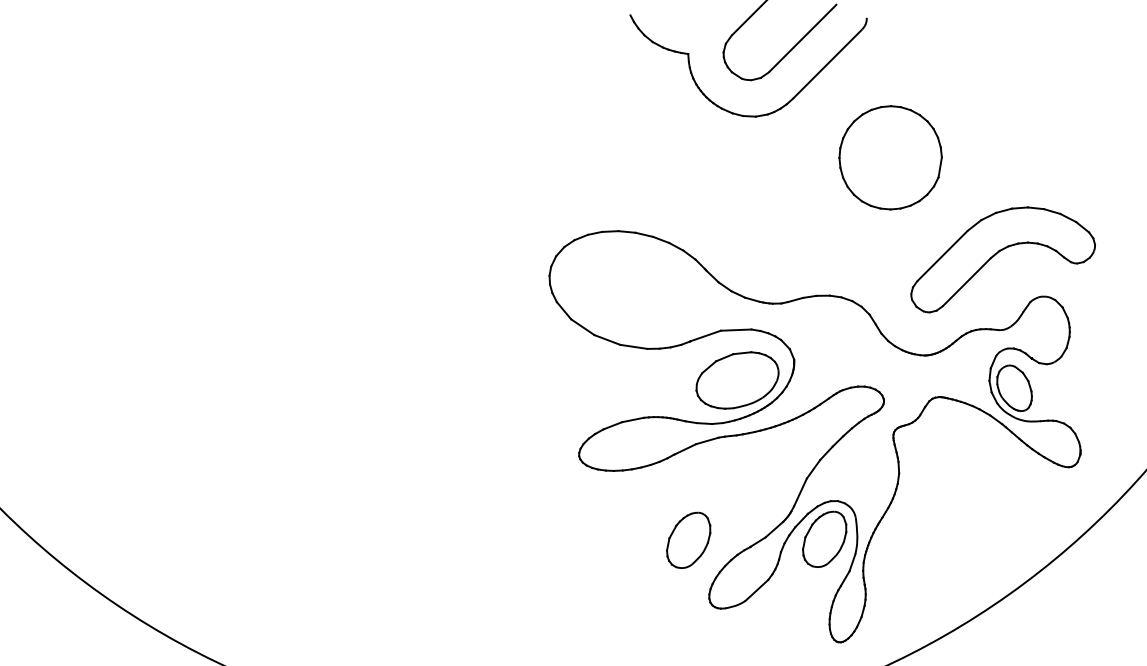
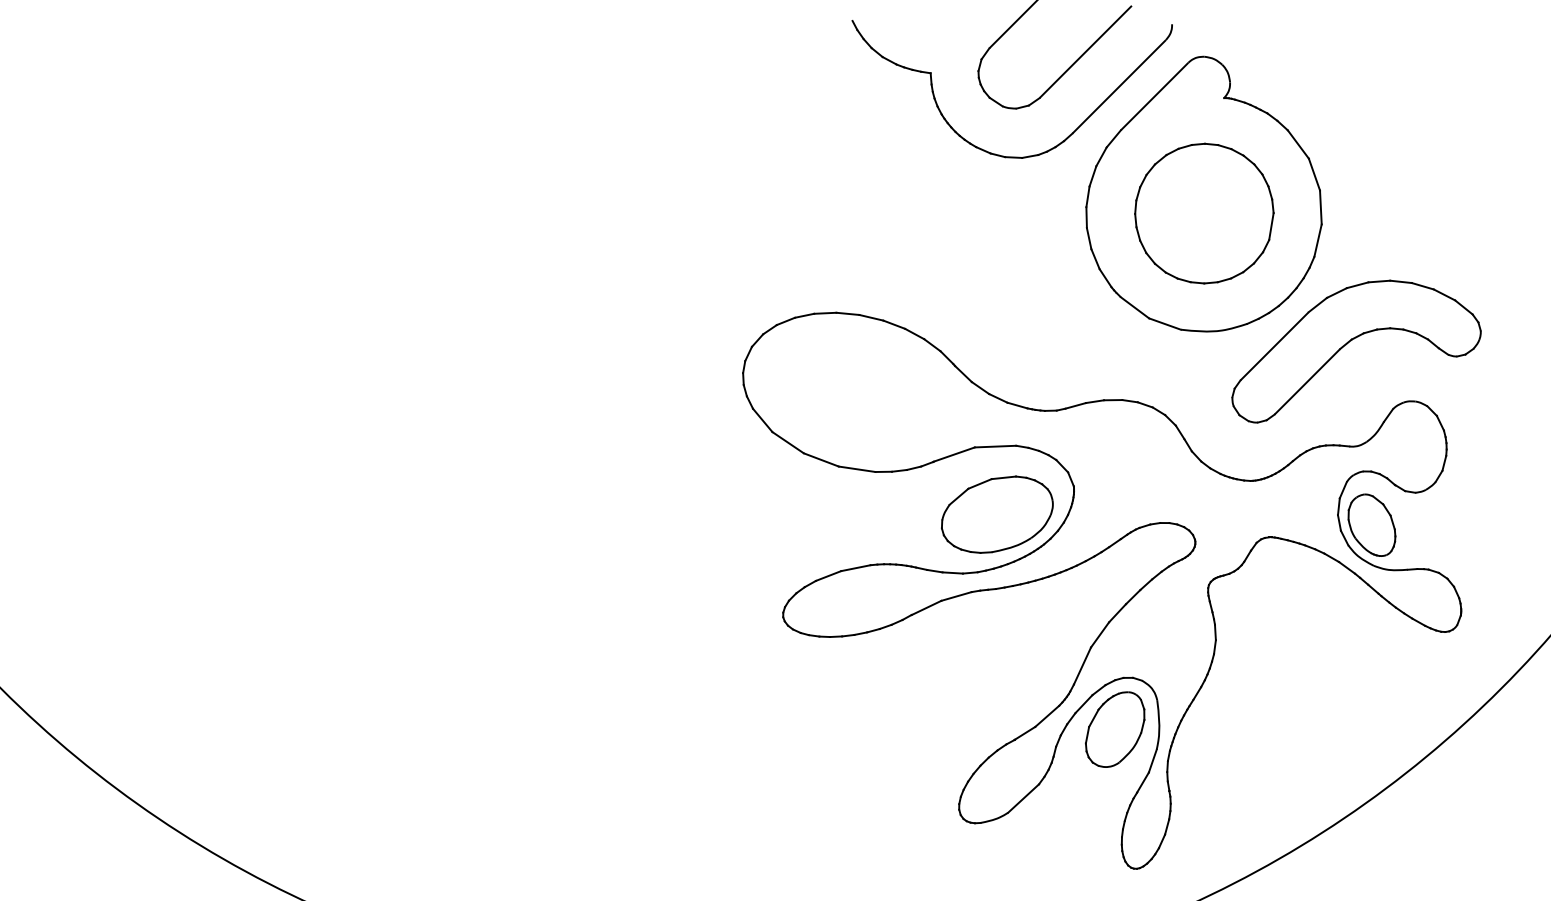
part: (890, 143) -> (1204, 194), added
part: (688, 539) -> (931, 729), removed

